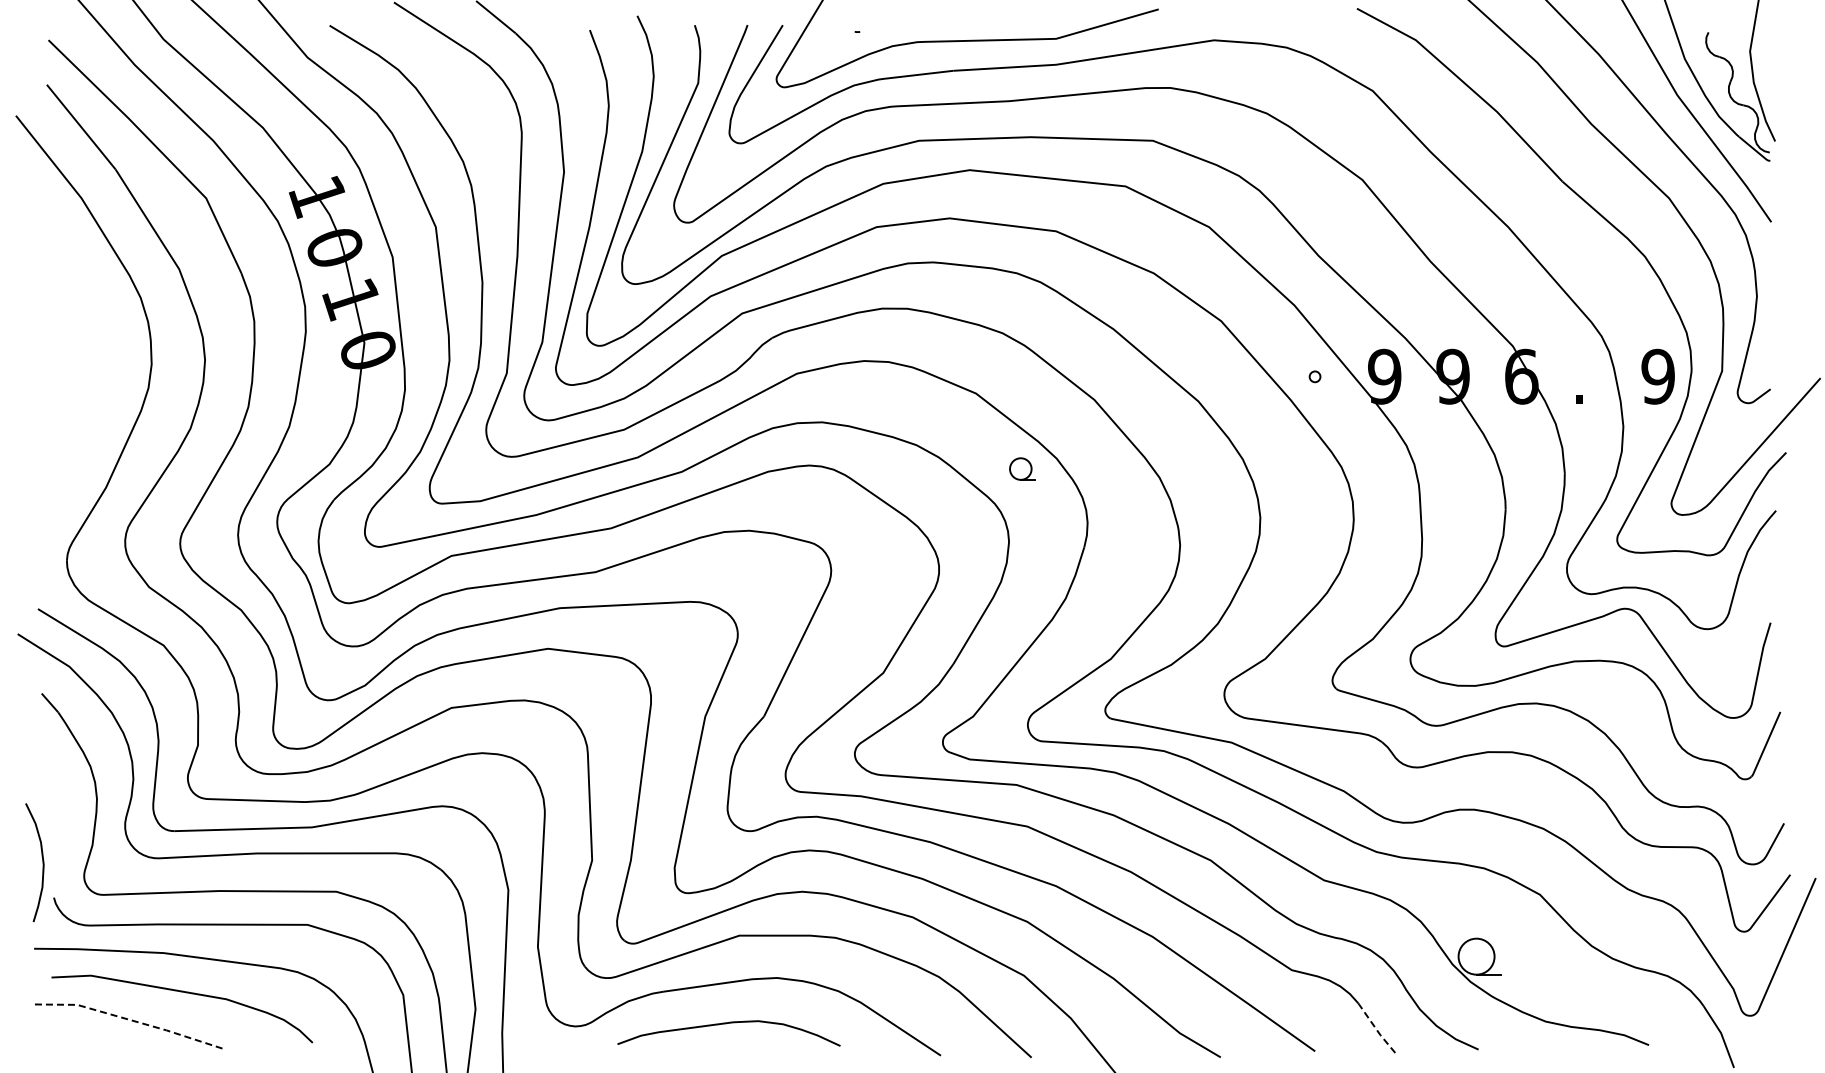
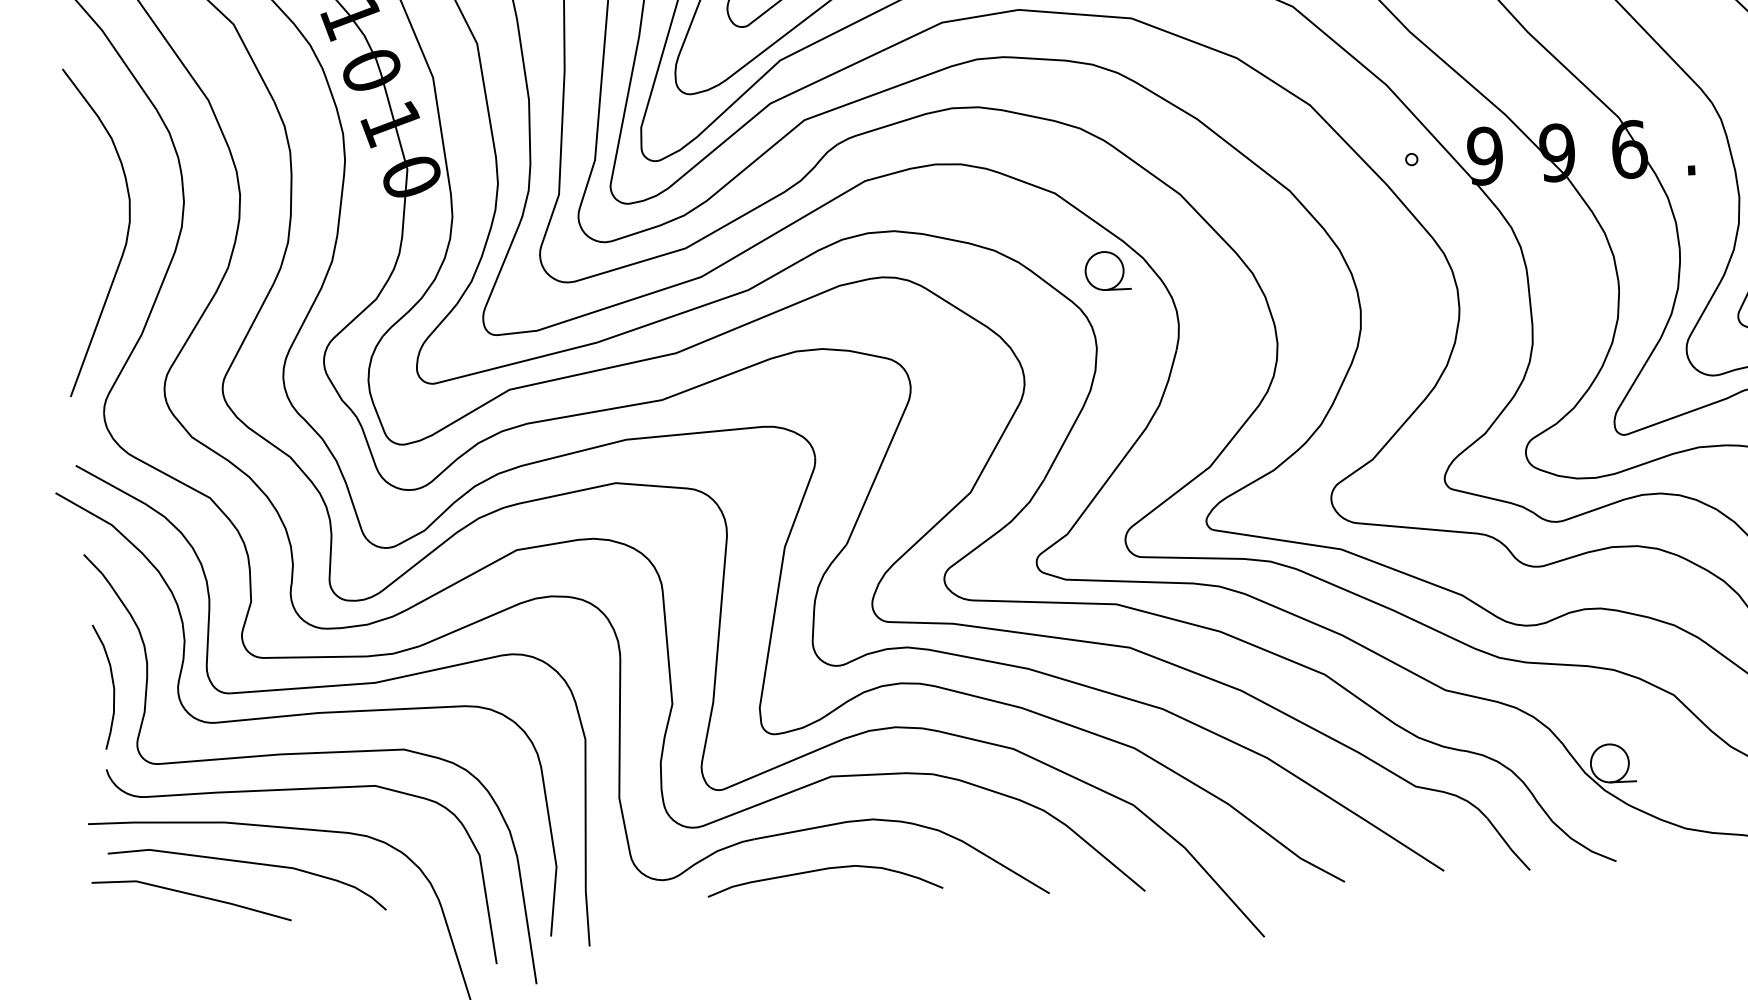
curve: (95, 394) -> (126, 236), added
part: (1022, 468) -> (1107, 270), size x1.67
curve: (42, 862) -> (112, 686), moved
line: (130, 1019) -> (193, 894), dashed -> solid
line: (1377, 1030) -> (1508, 846), dashed -> solid

